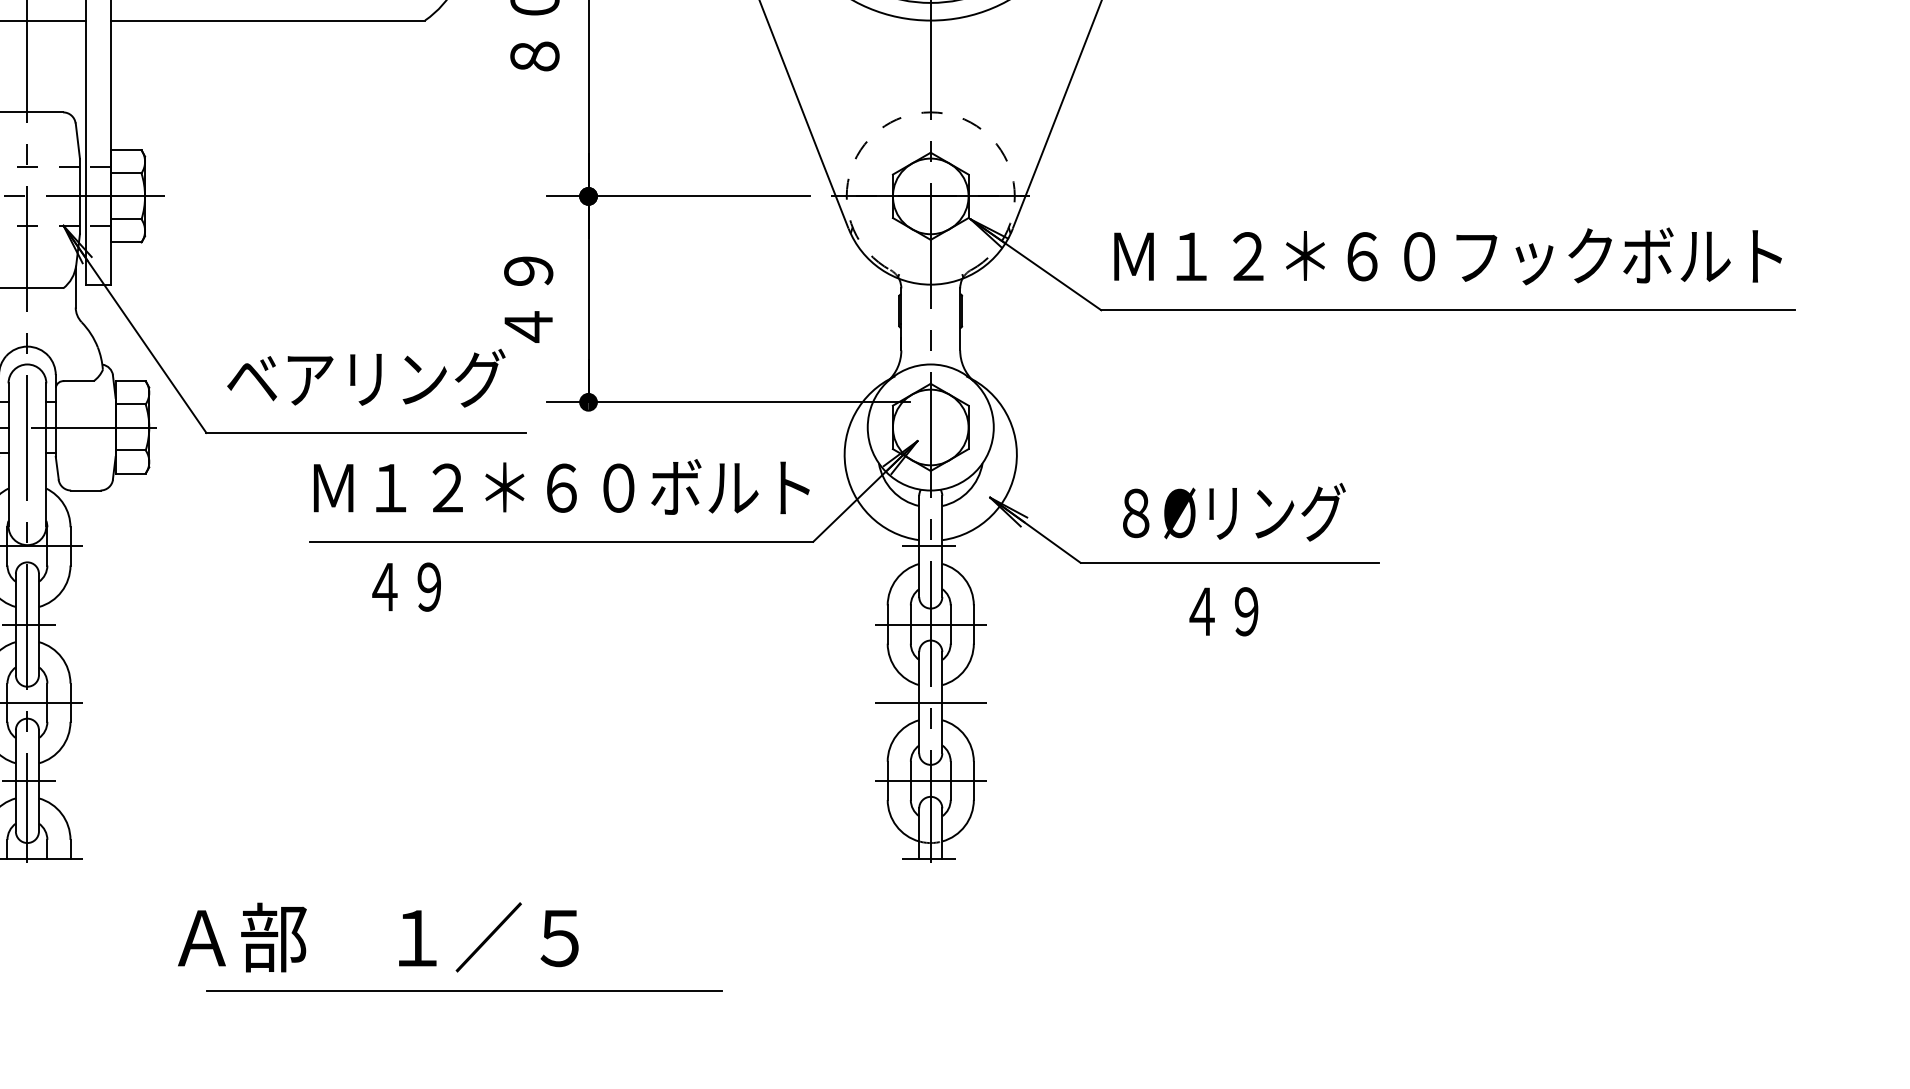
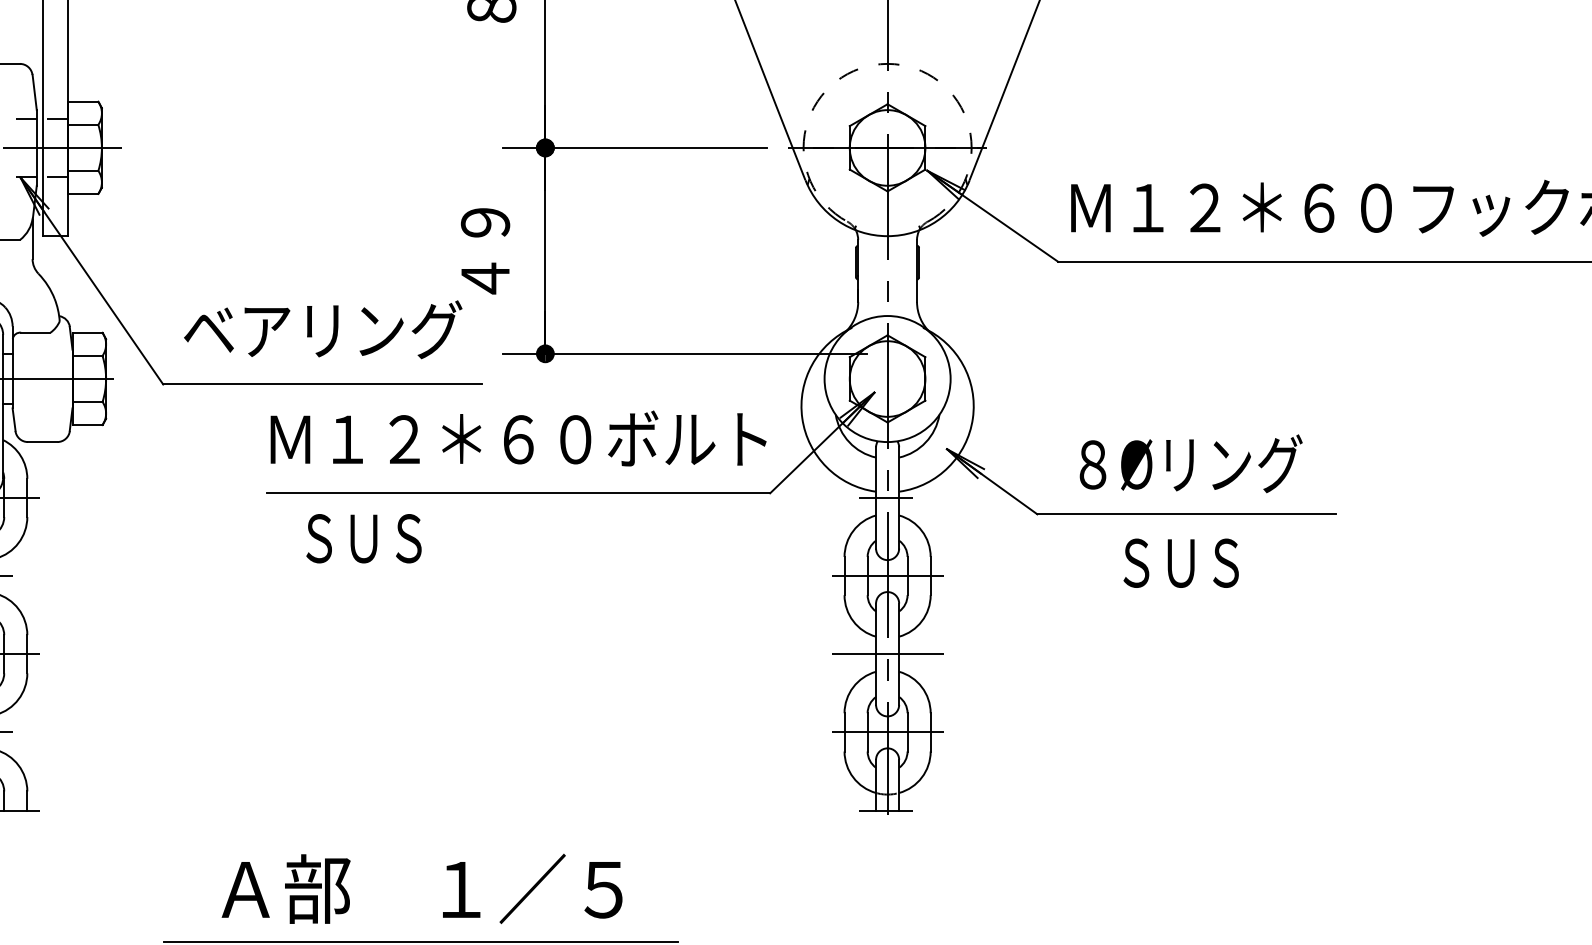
text: (406, 586) -> (363, 538), ４９ -> ＳＵＳ
text: (1223, 611) -> (1180, 563), ４９ -> ＳＵＳ
text: (378, 937) -> (422, 889), moved

